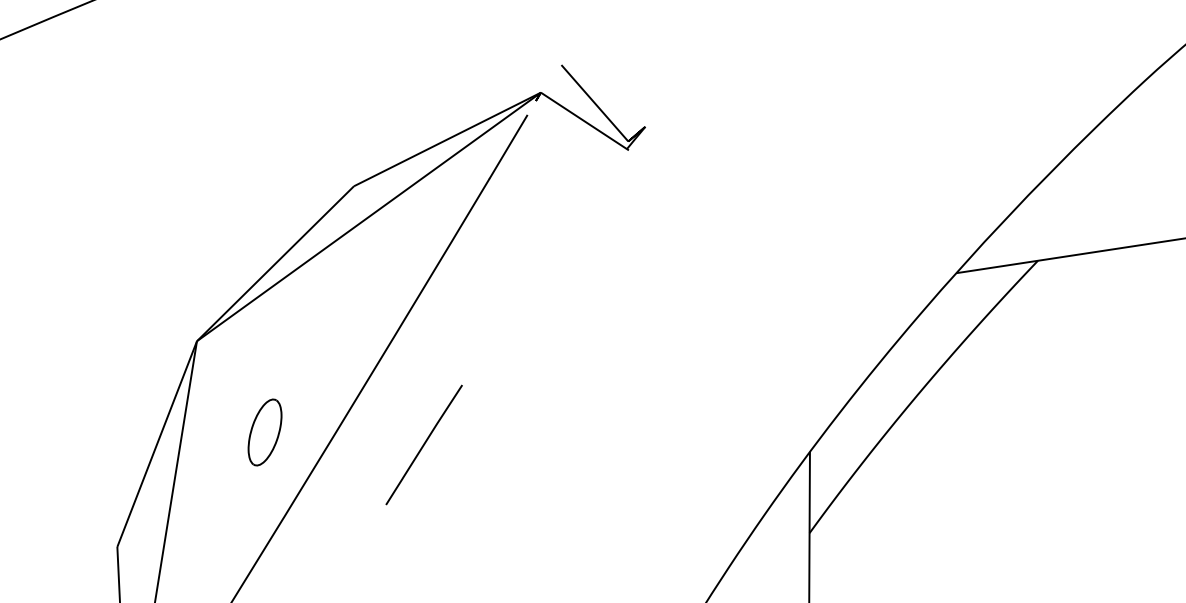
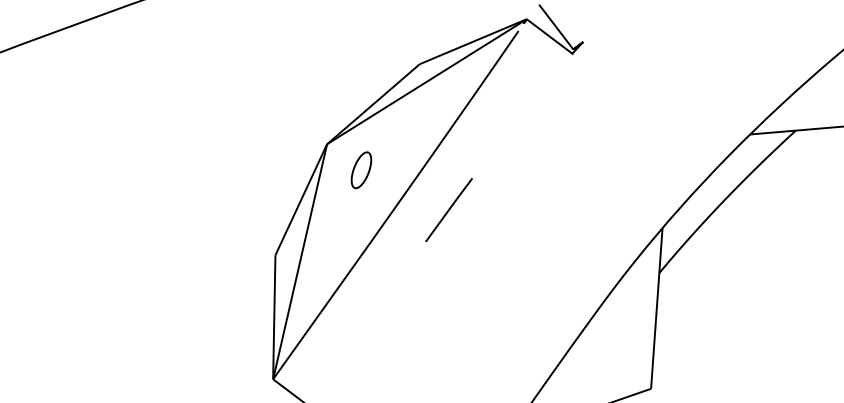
part: (265, 432) -> (361, 170), moved

